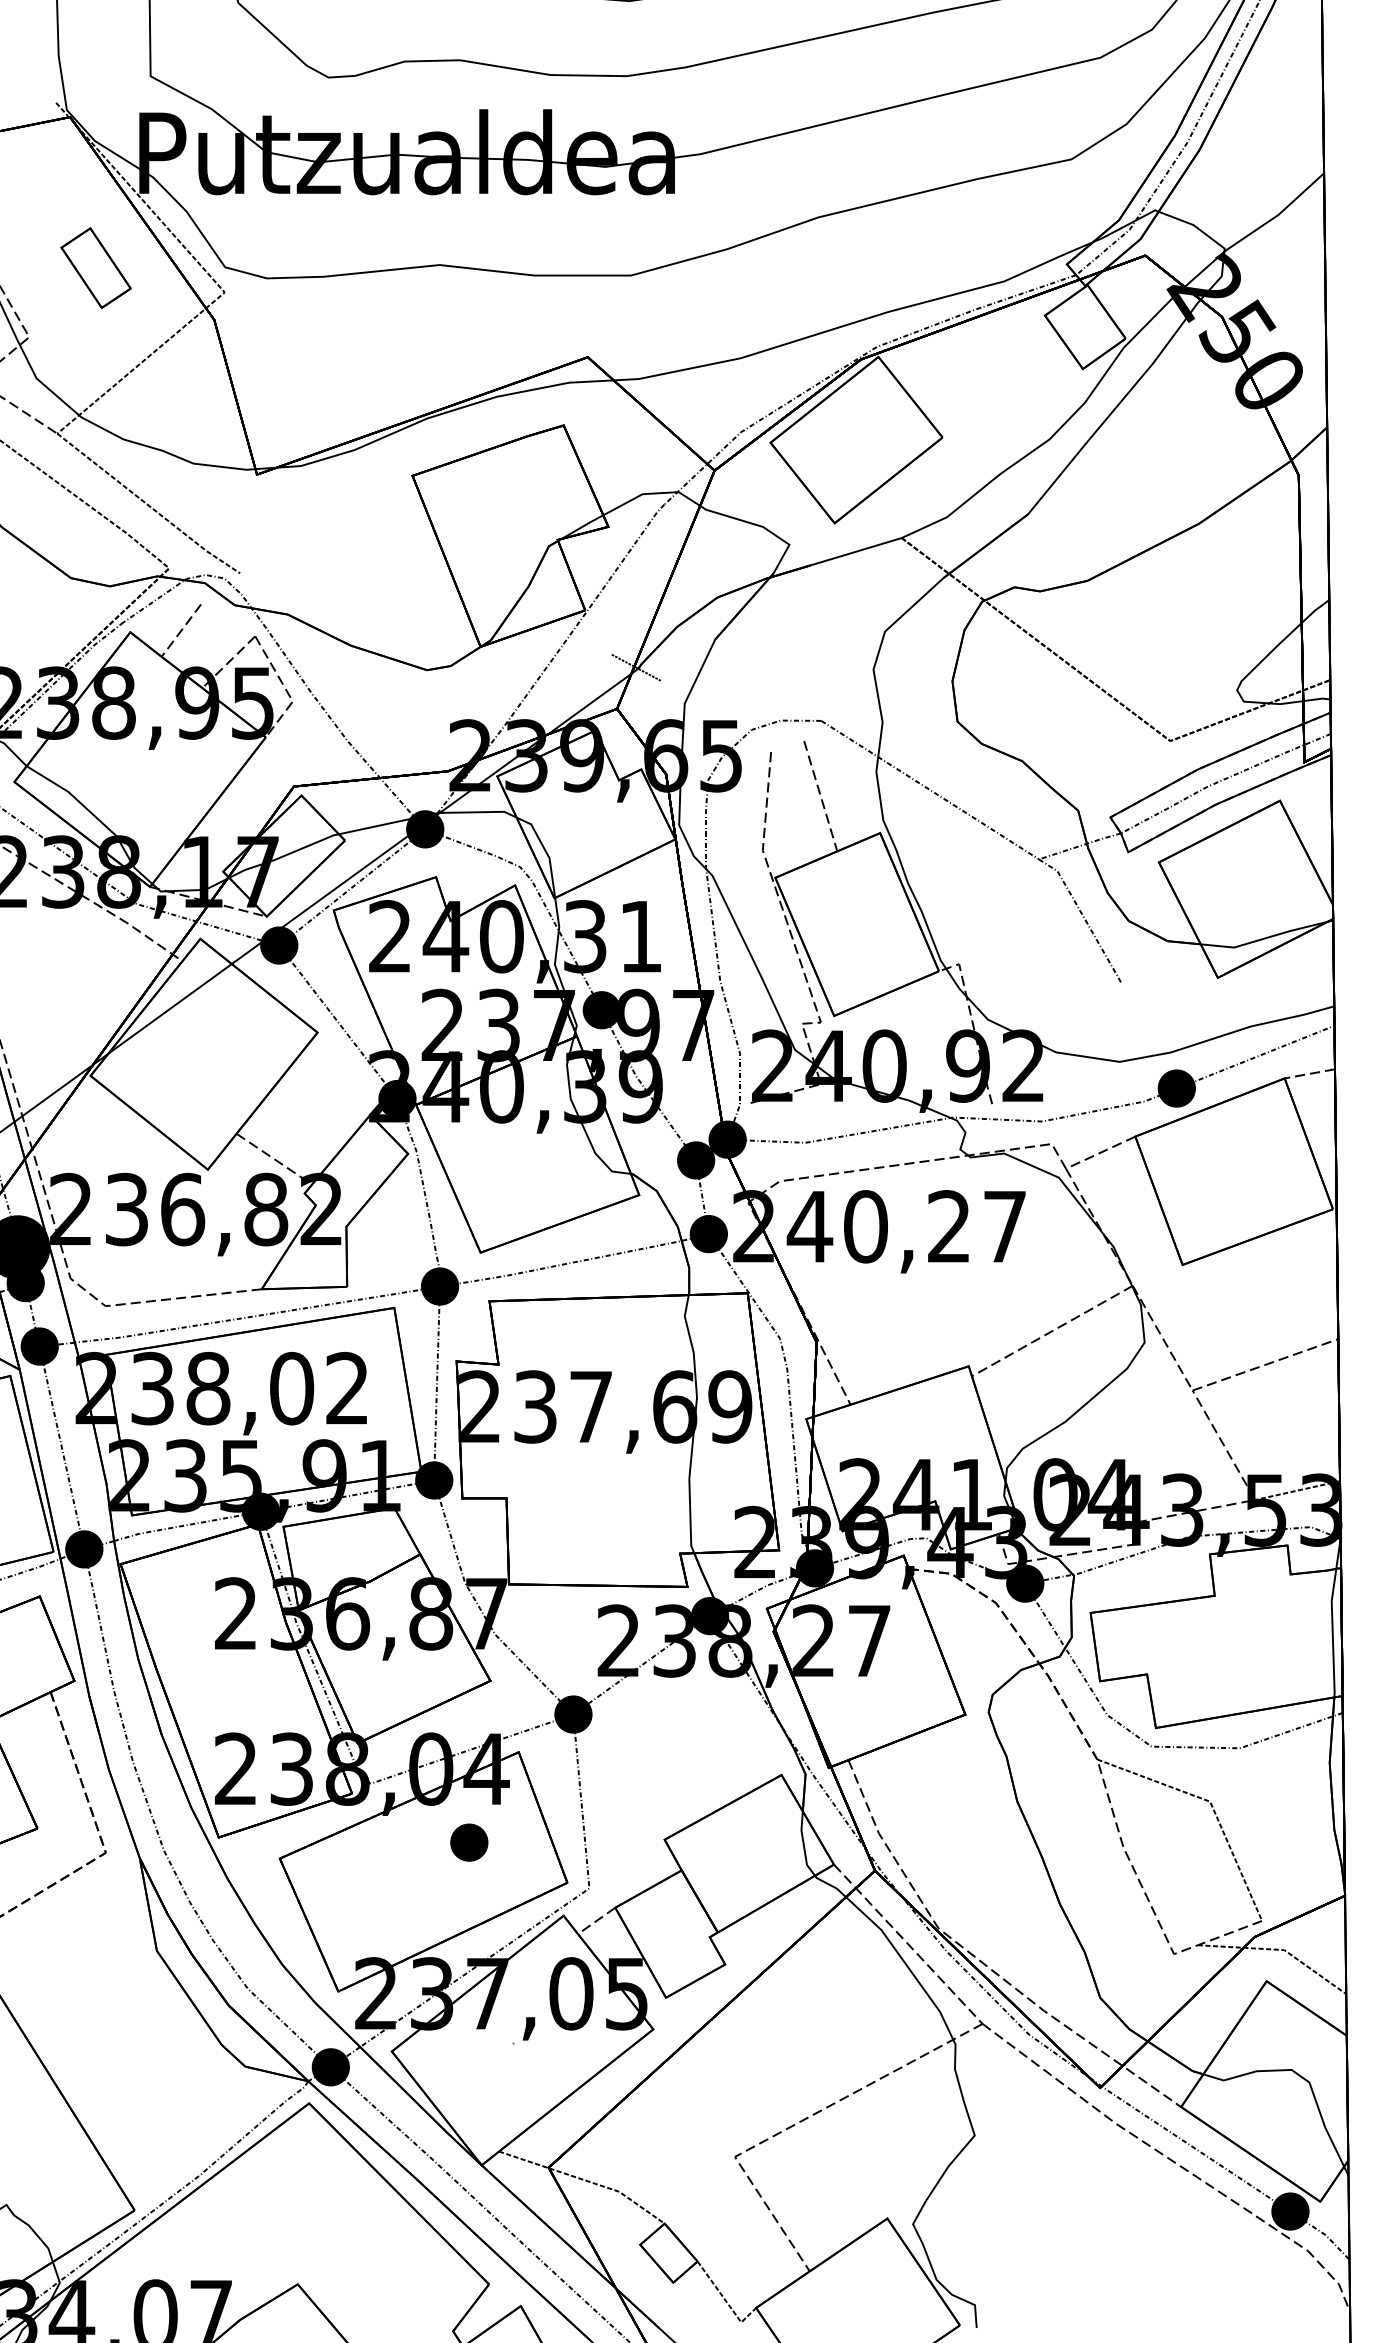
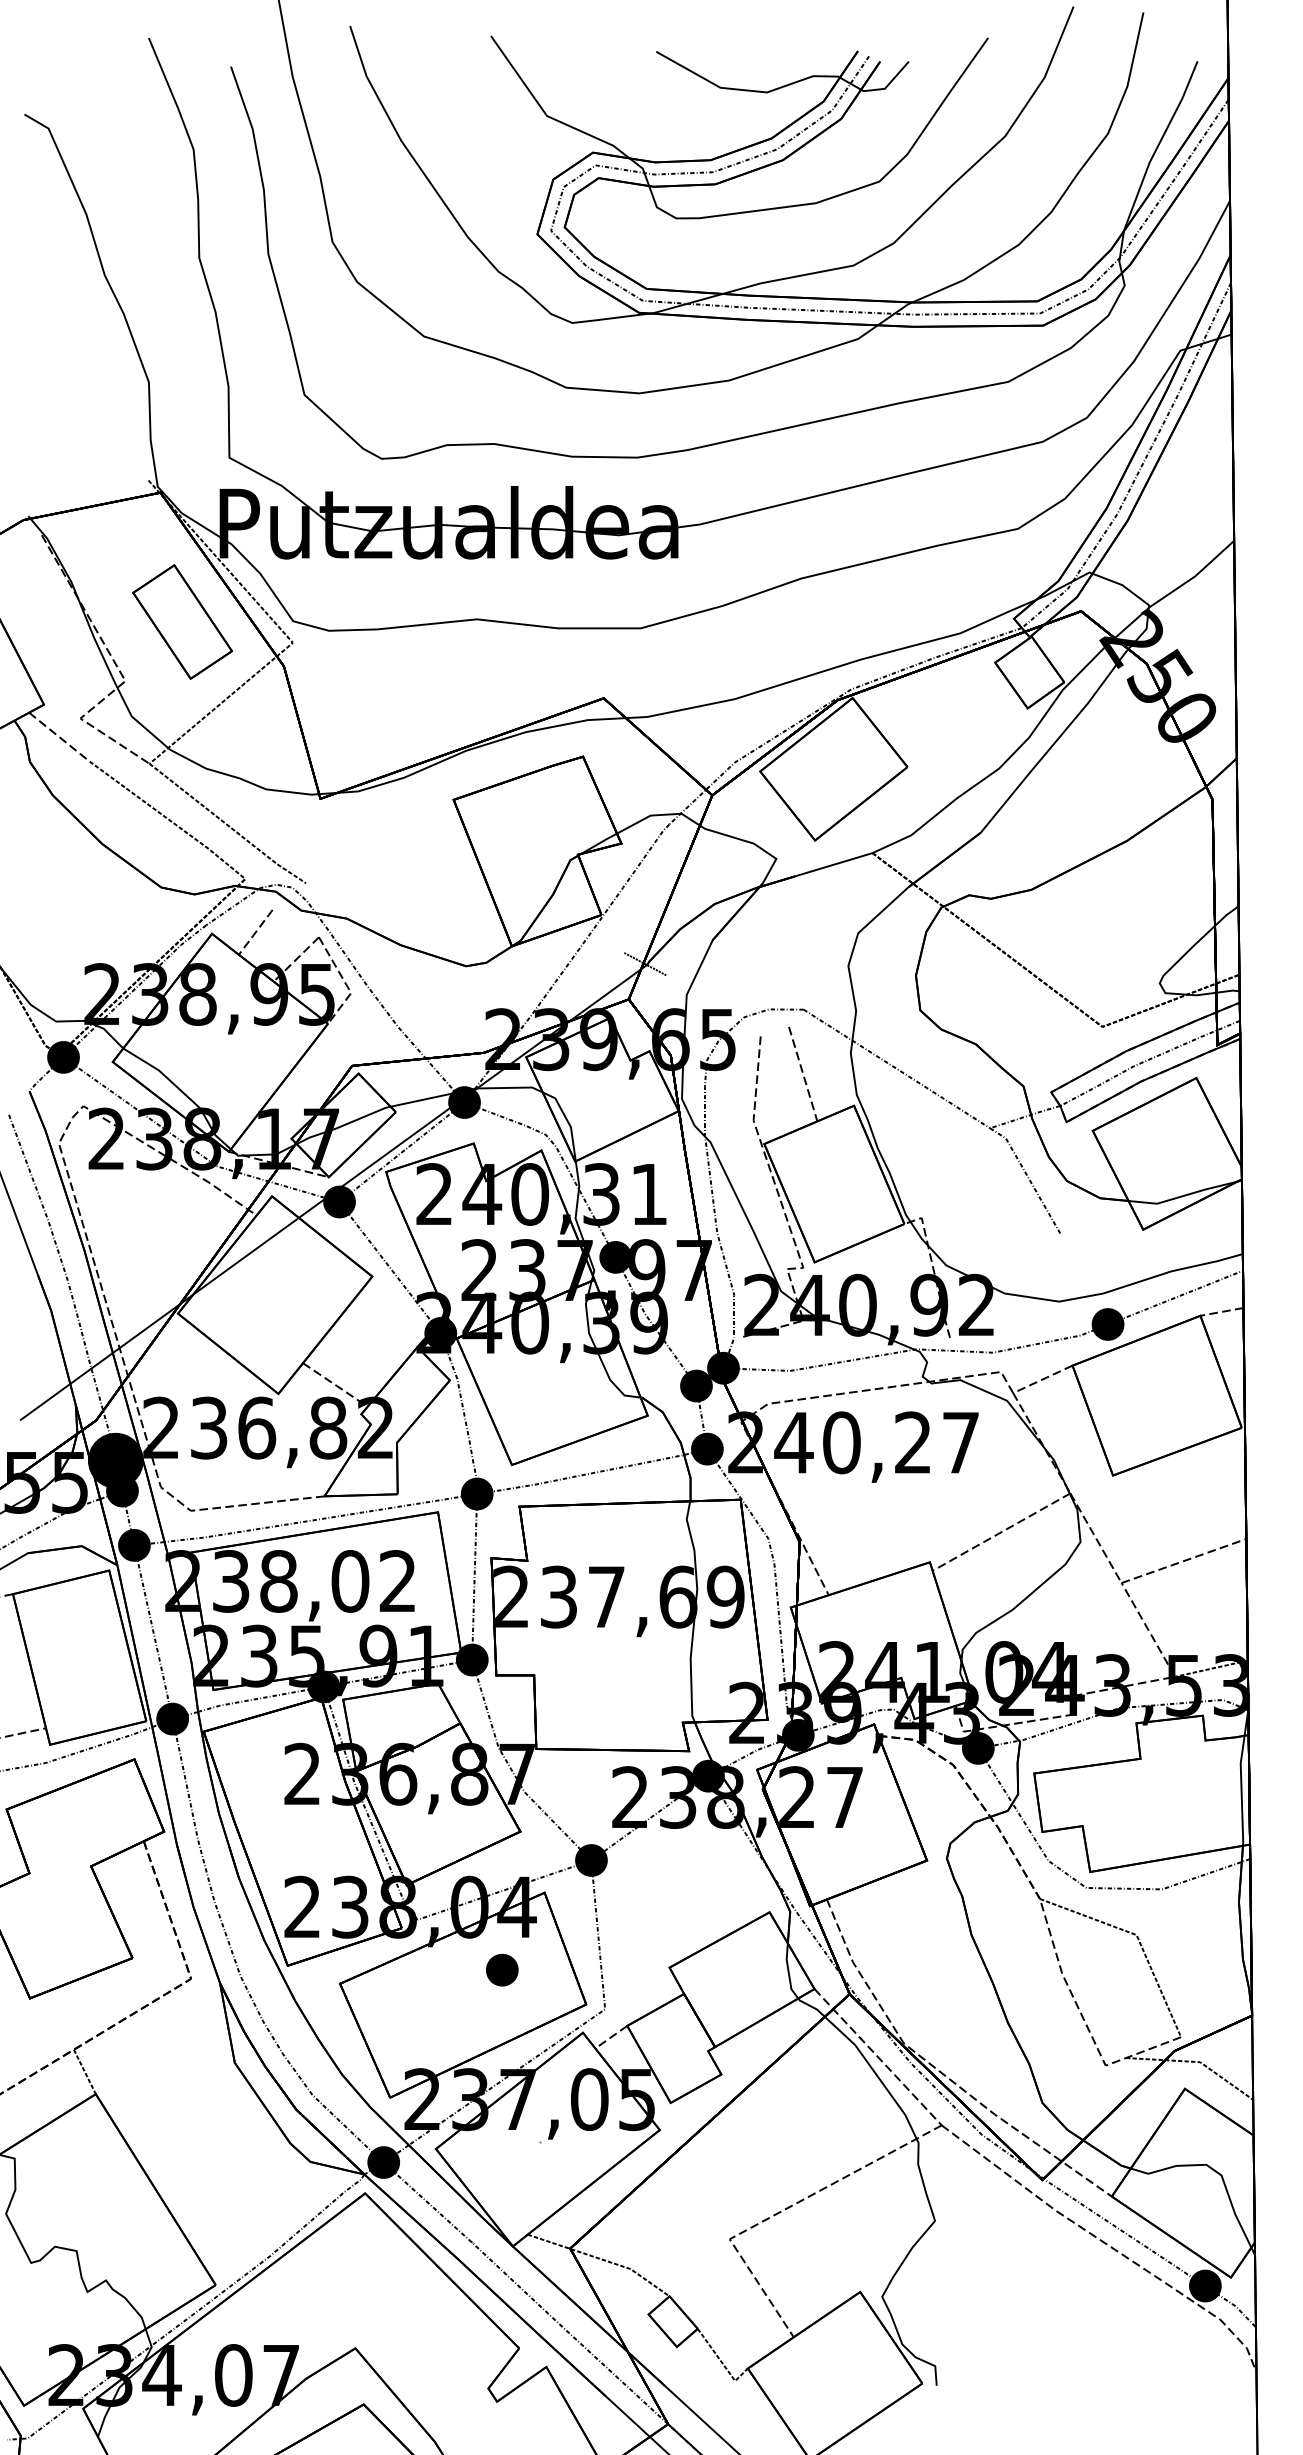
part: (95, 267) -> (182, 621), size x1.67

